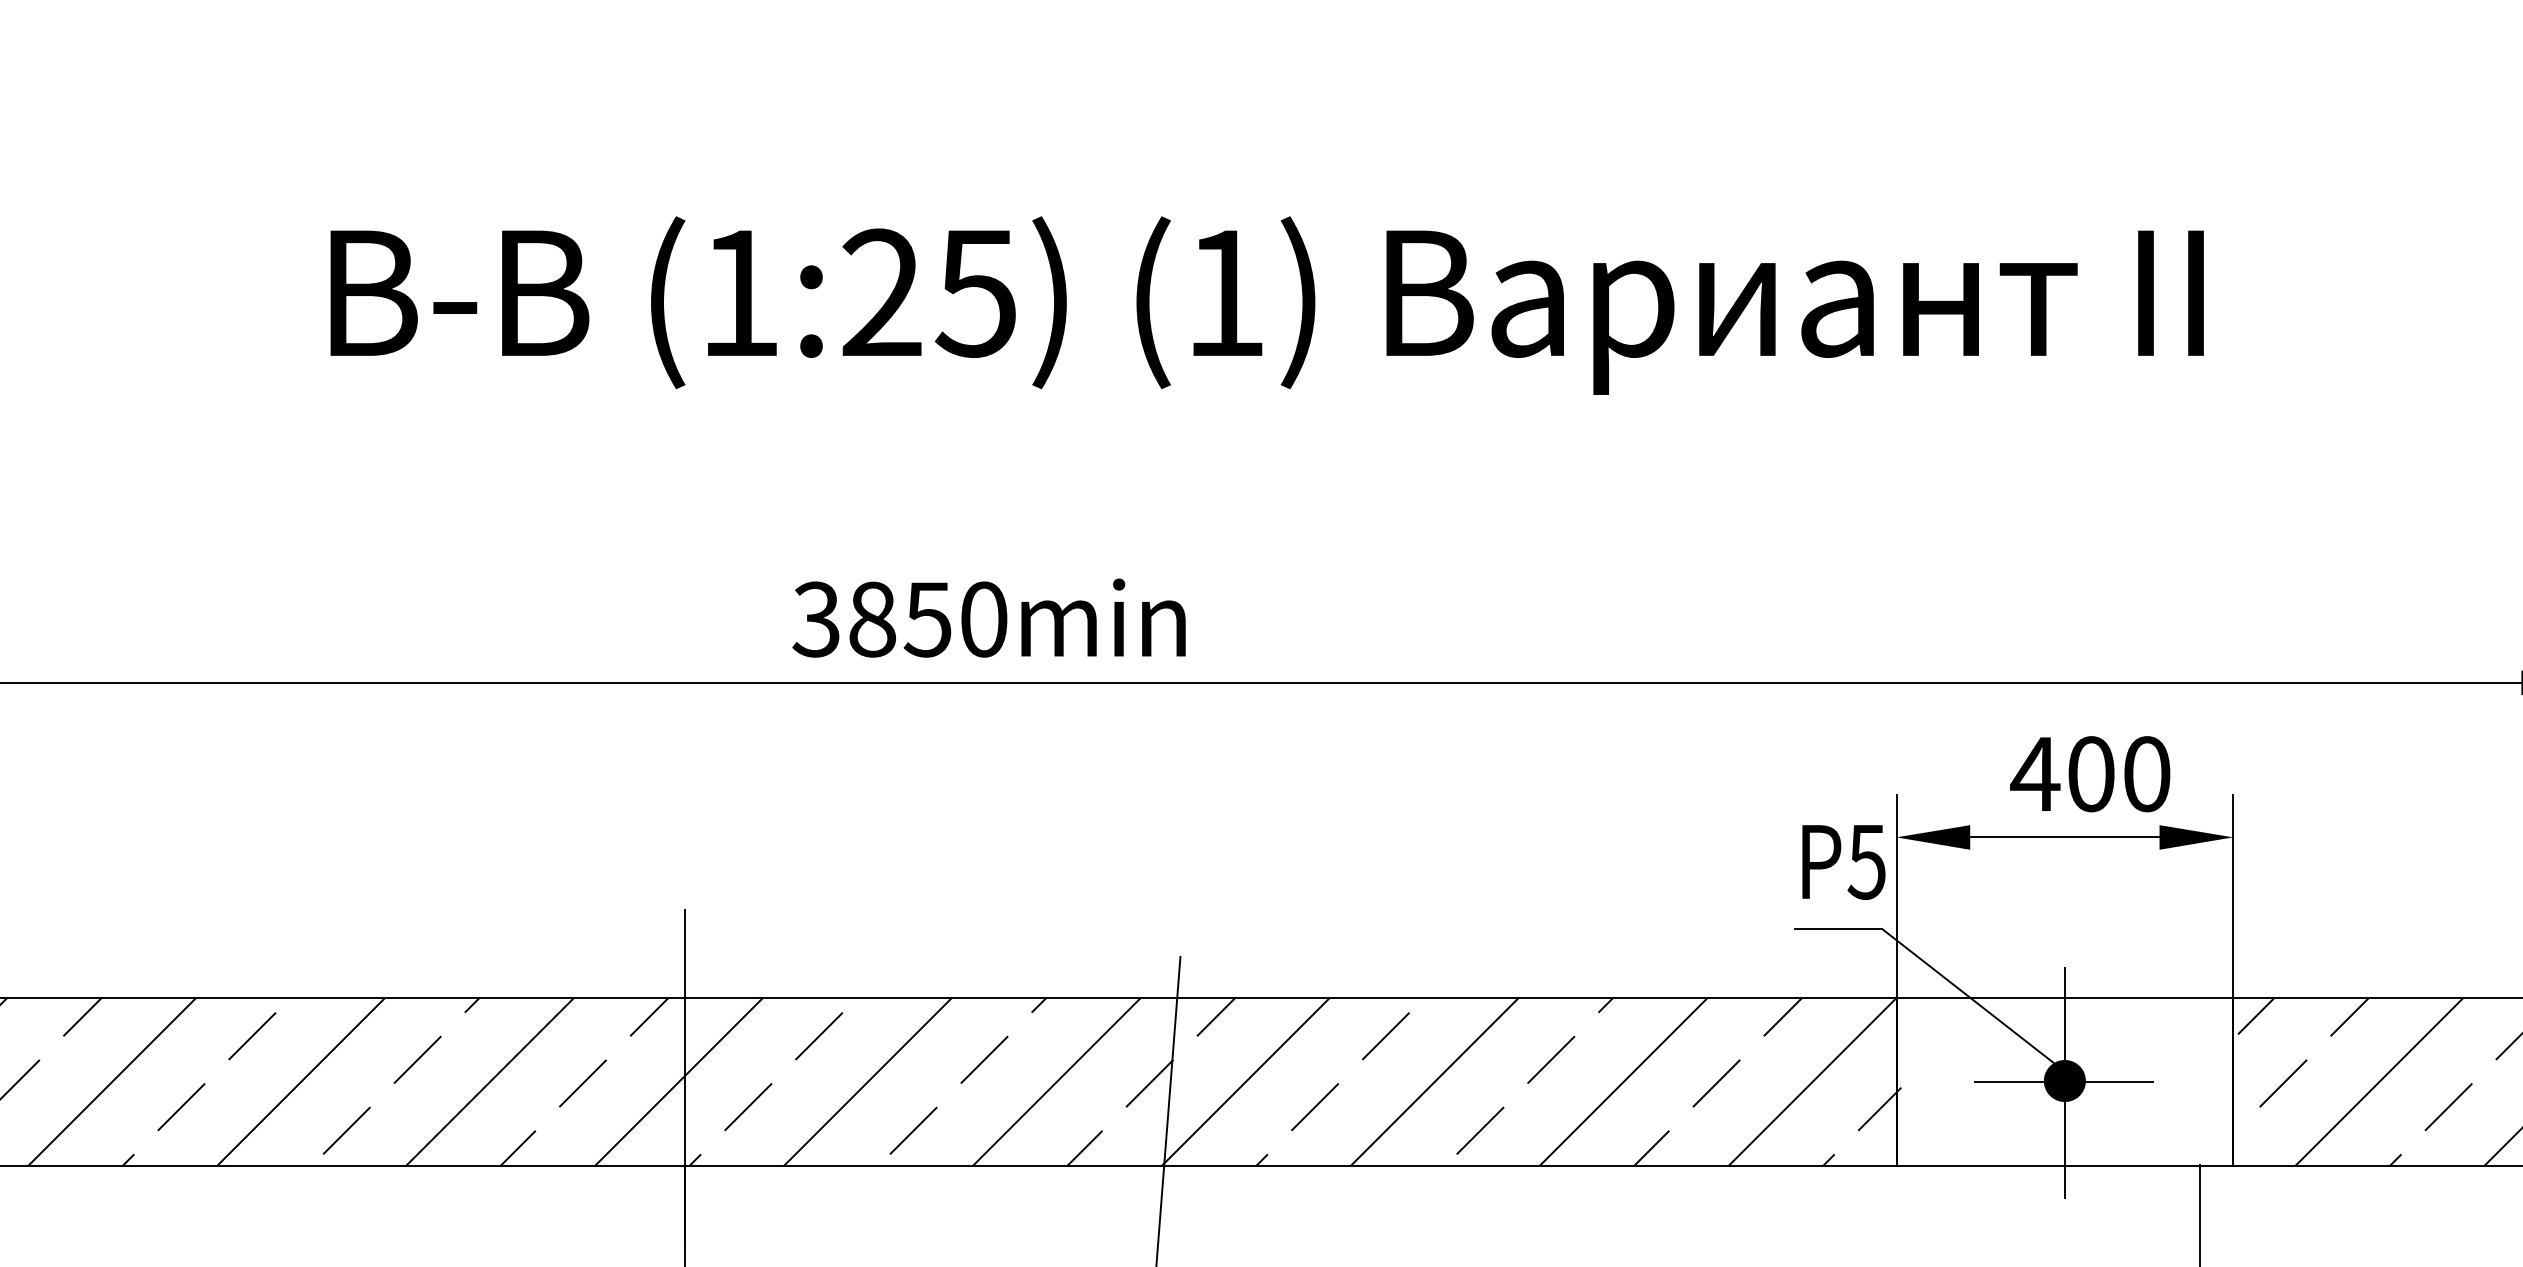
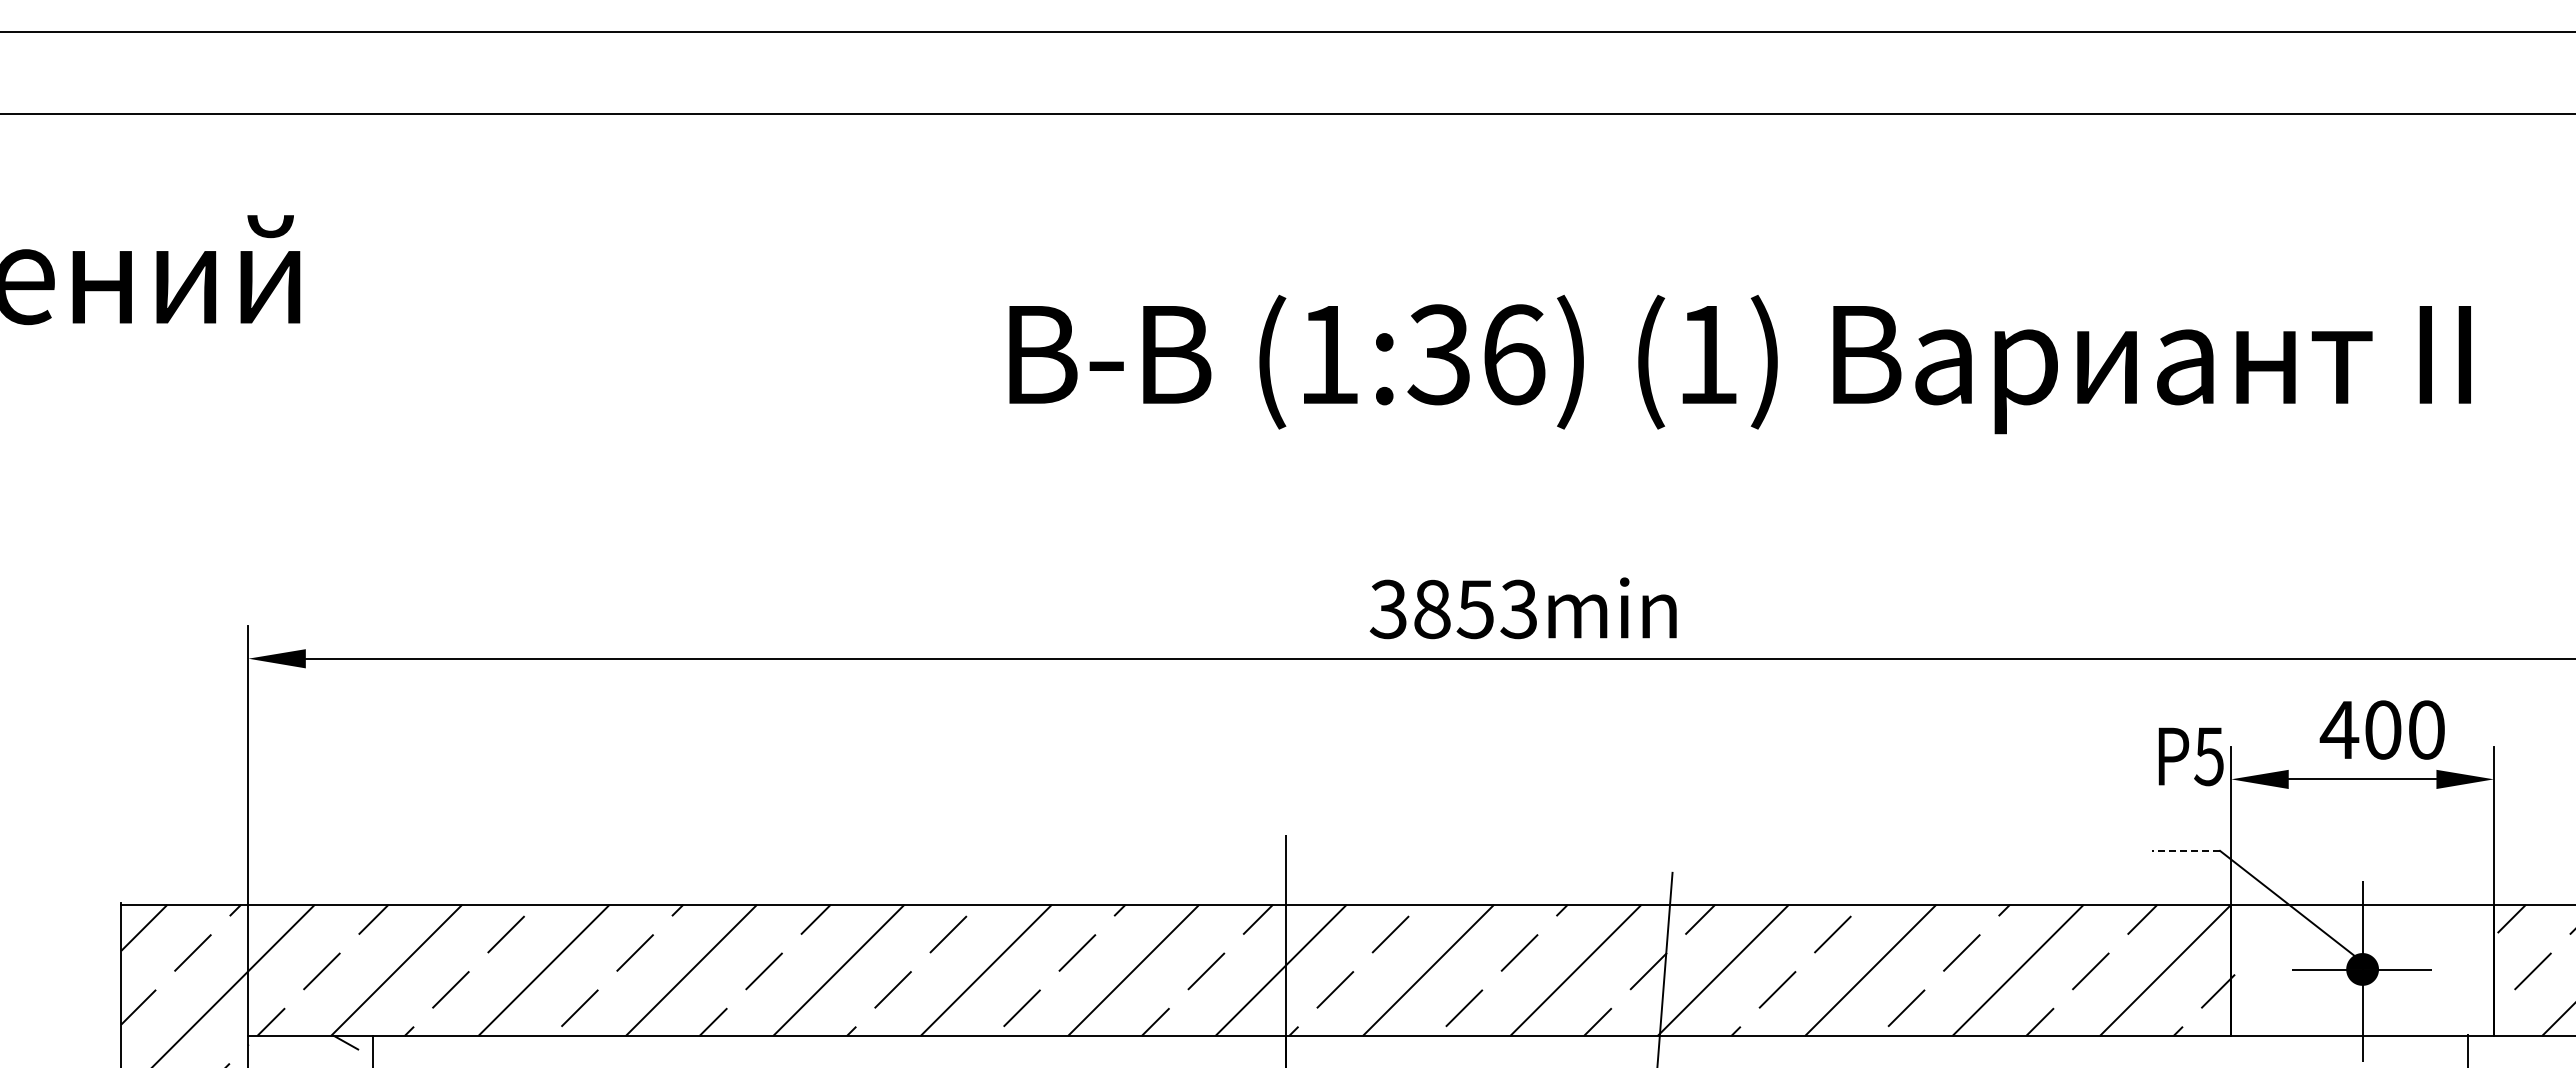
text: (929, 292) -> (1476, 354), (1:25) -> (1:36)
text: (982, 619) -> (1518, 609), 3850min -> 3853min
text: (1843, 861) -> (2190, 756), moved
line: (1837, 928) -> (2185, 850), solid -> dashed

